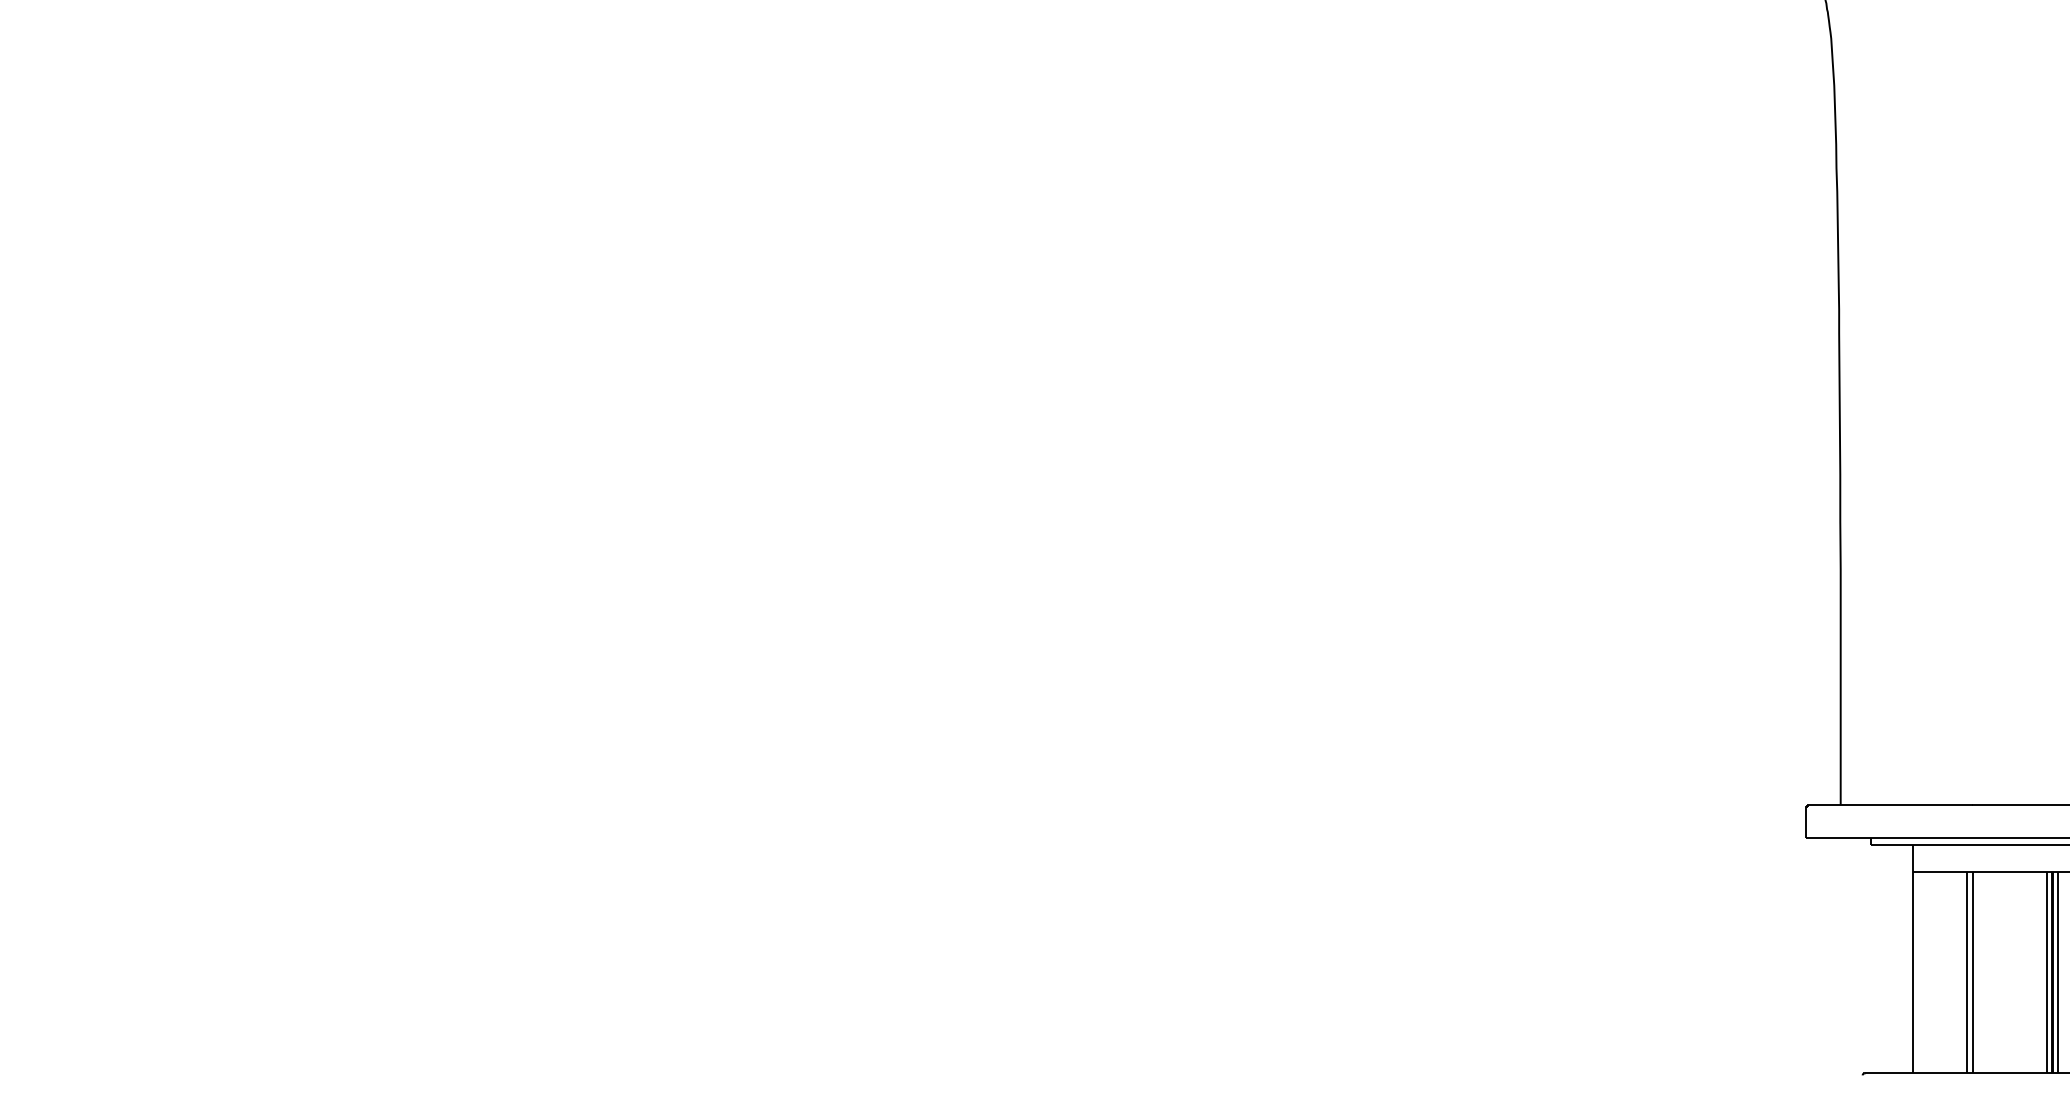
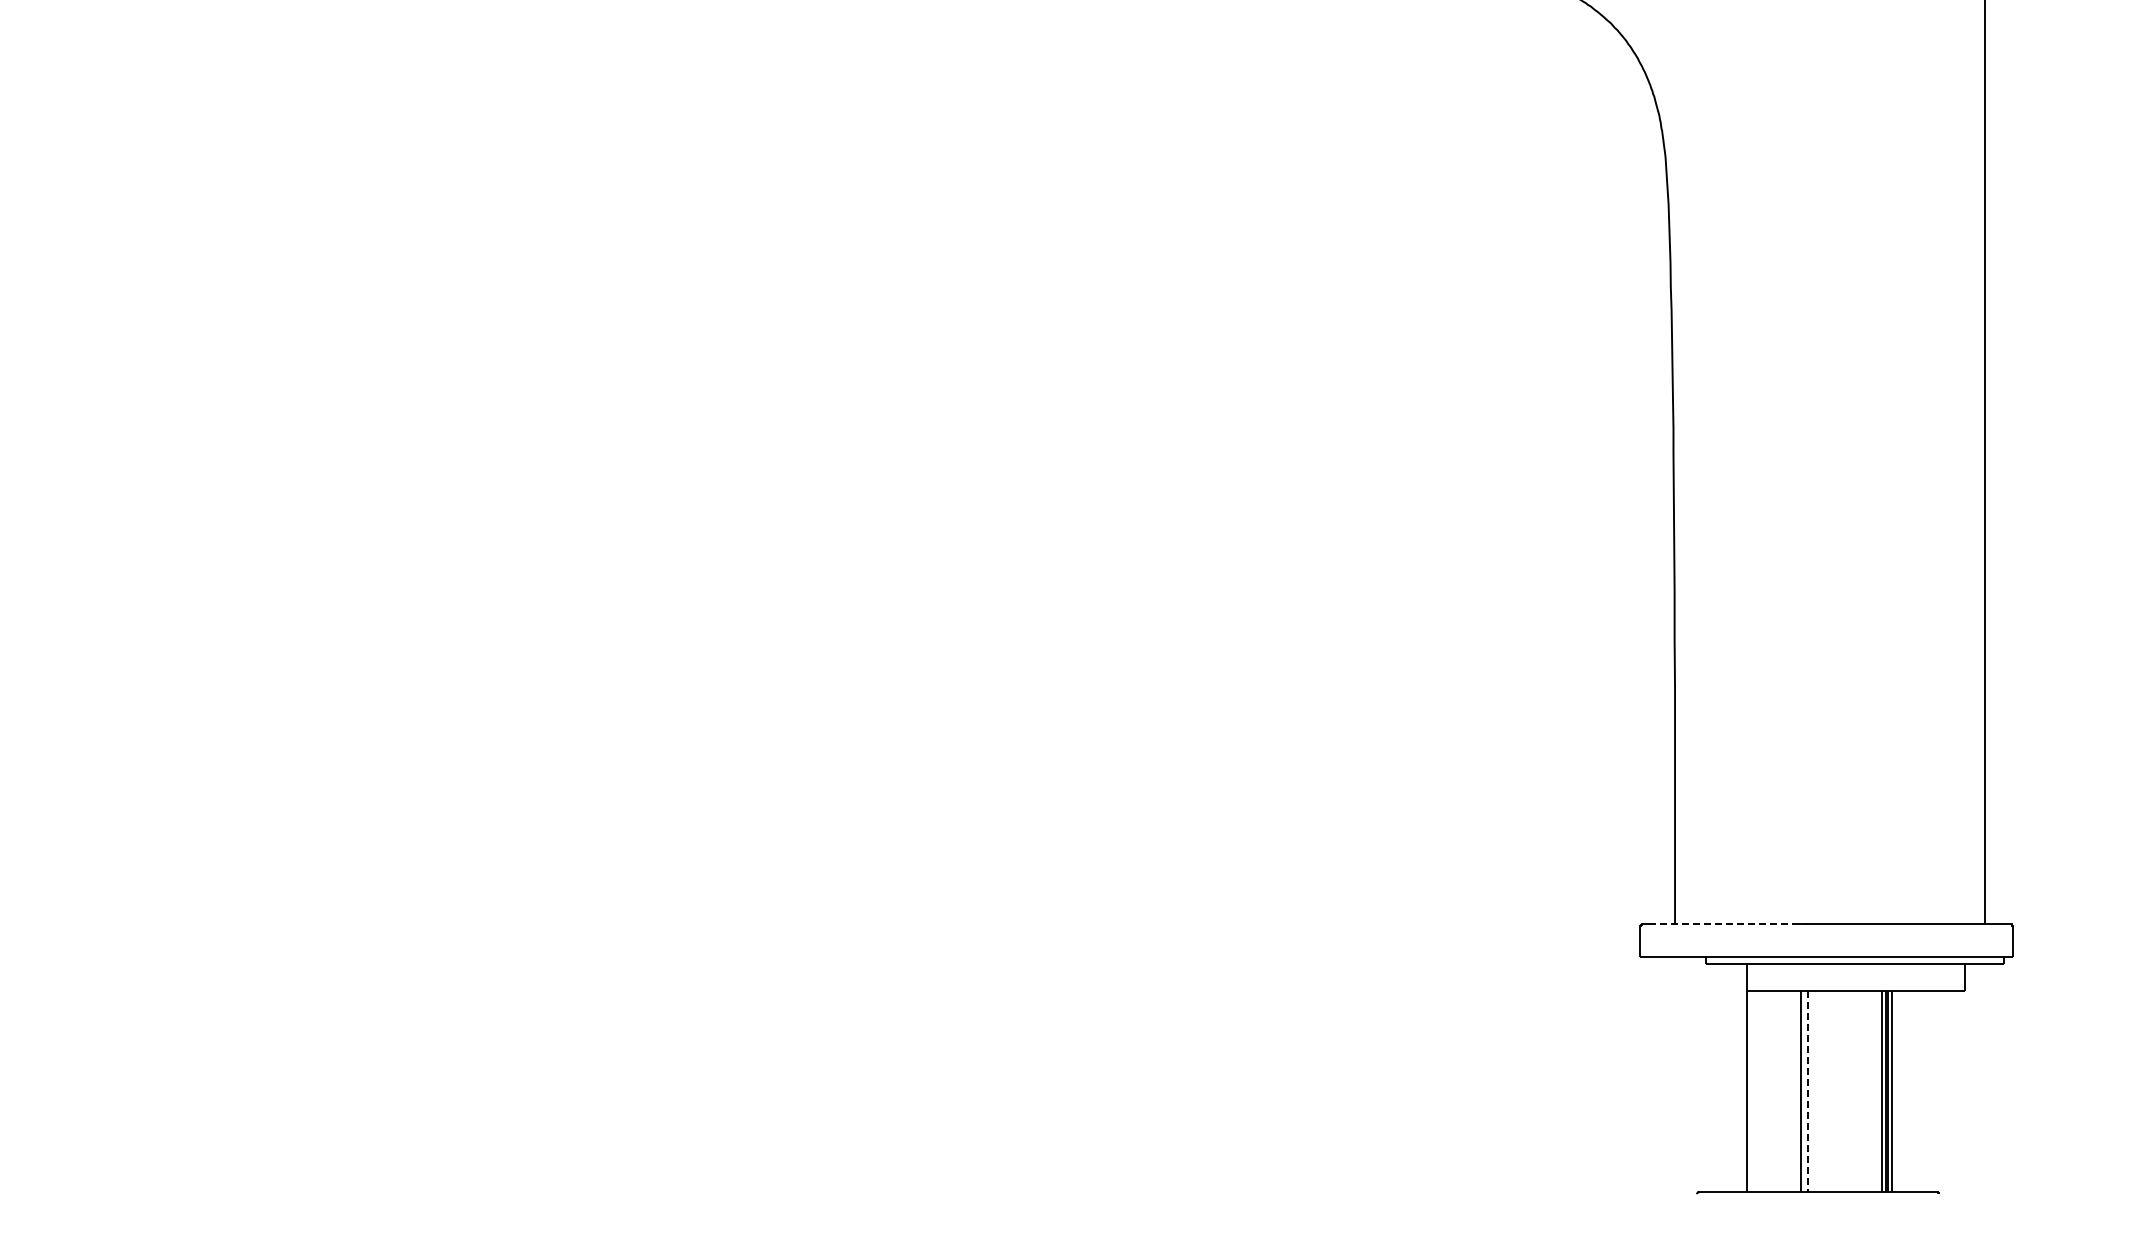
line: (1888, 804) -> (1722, 923), solid -> dashed
line: (1973, 972) -> (1807, 1091), solid -> dashed

